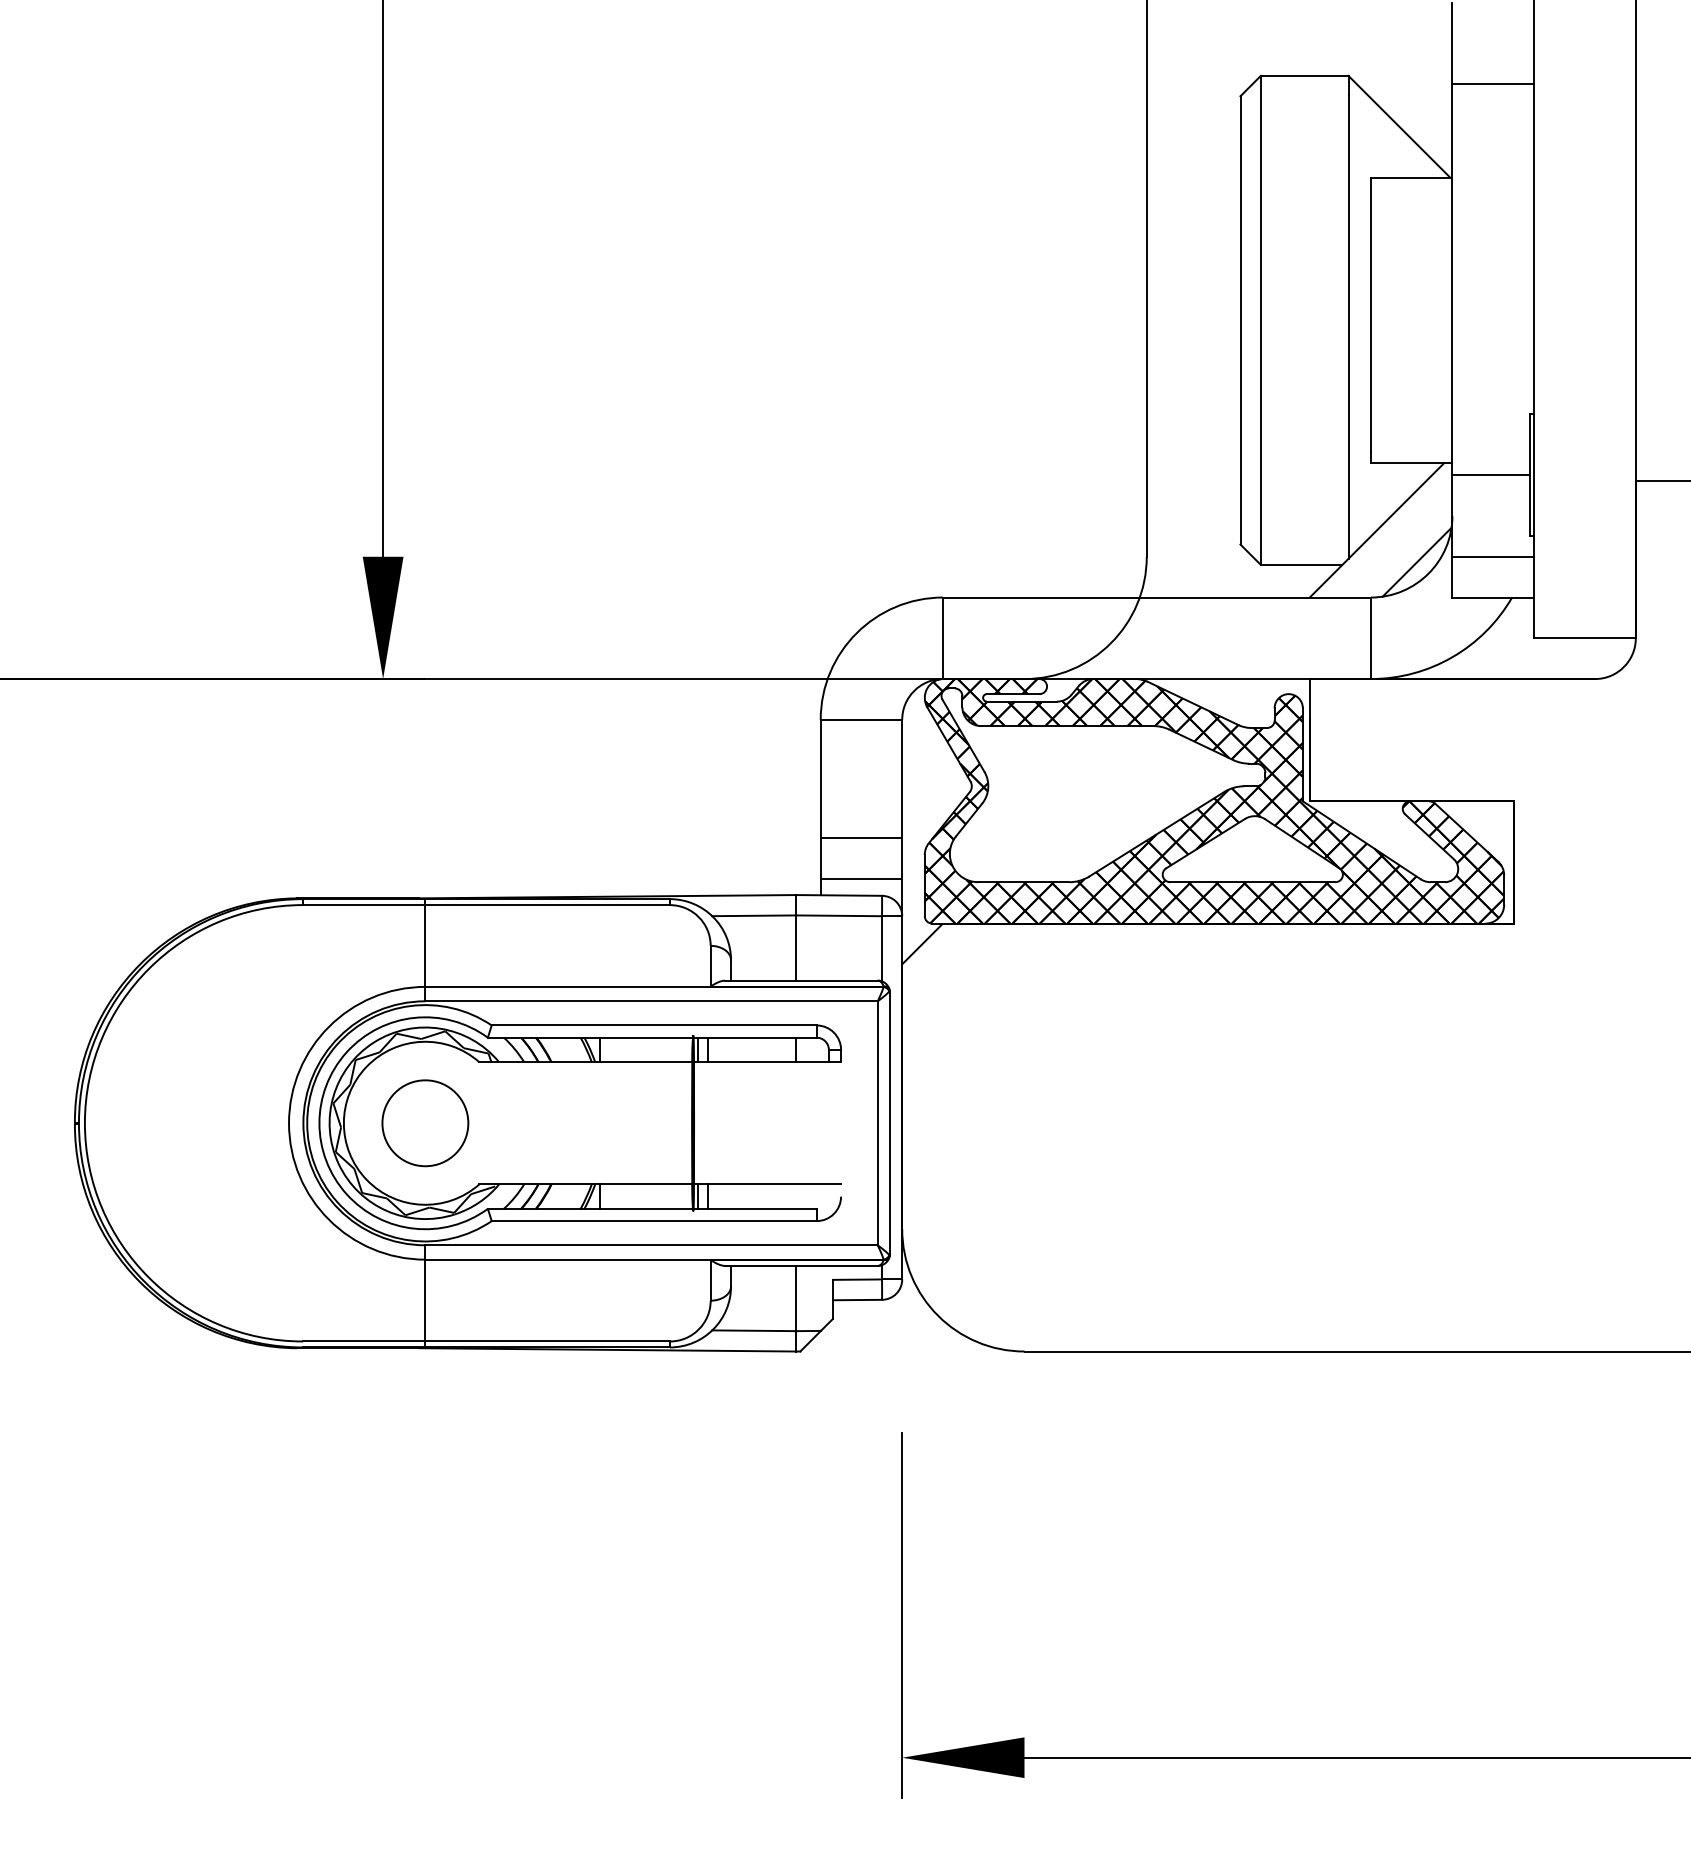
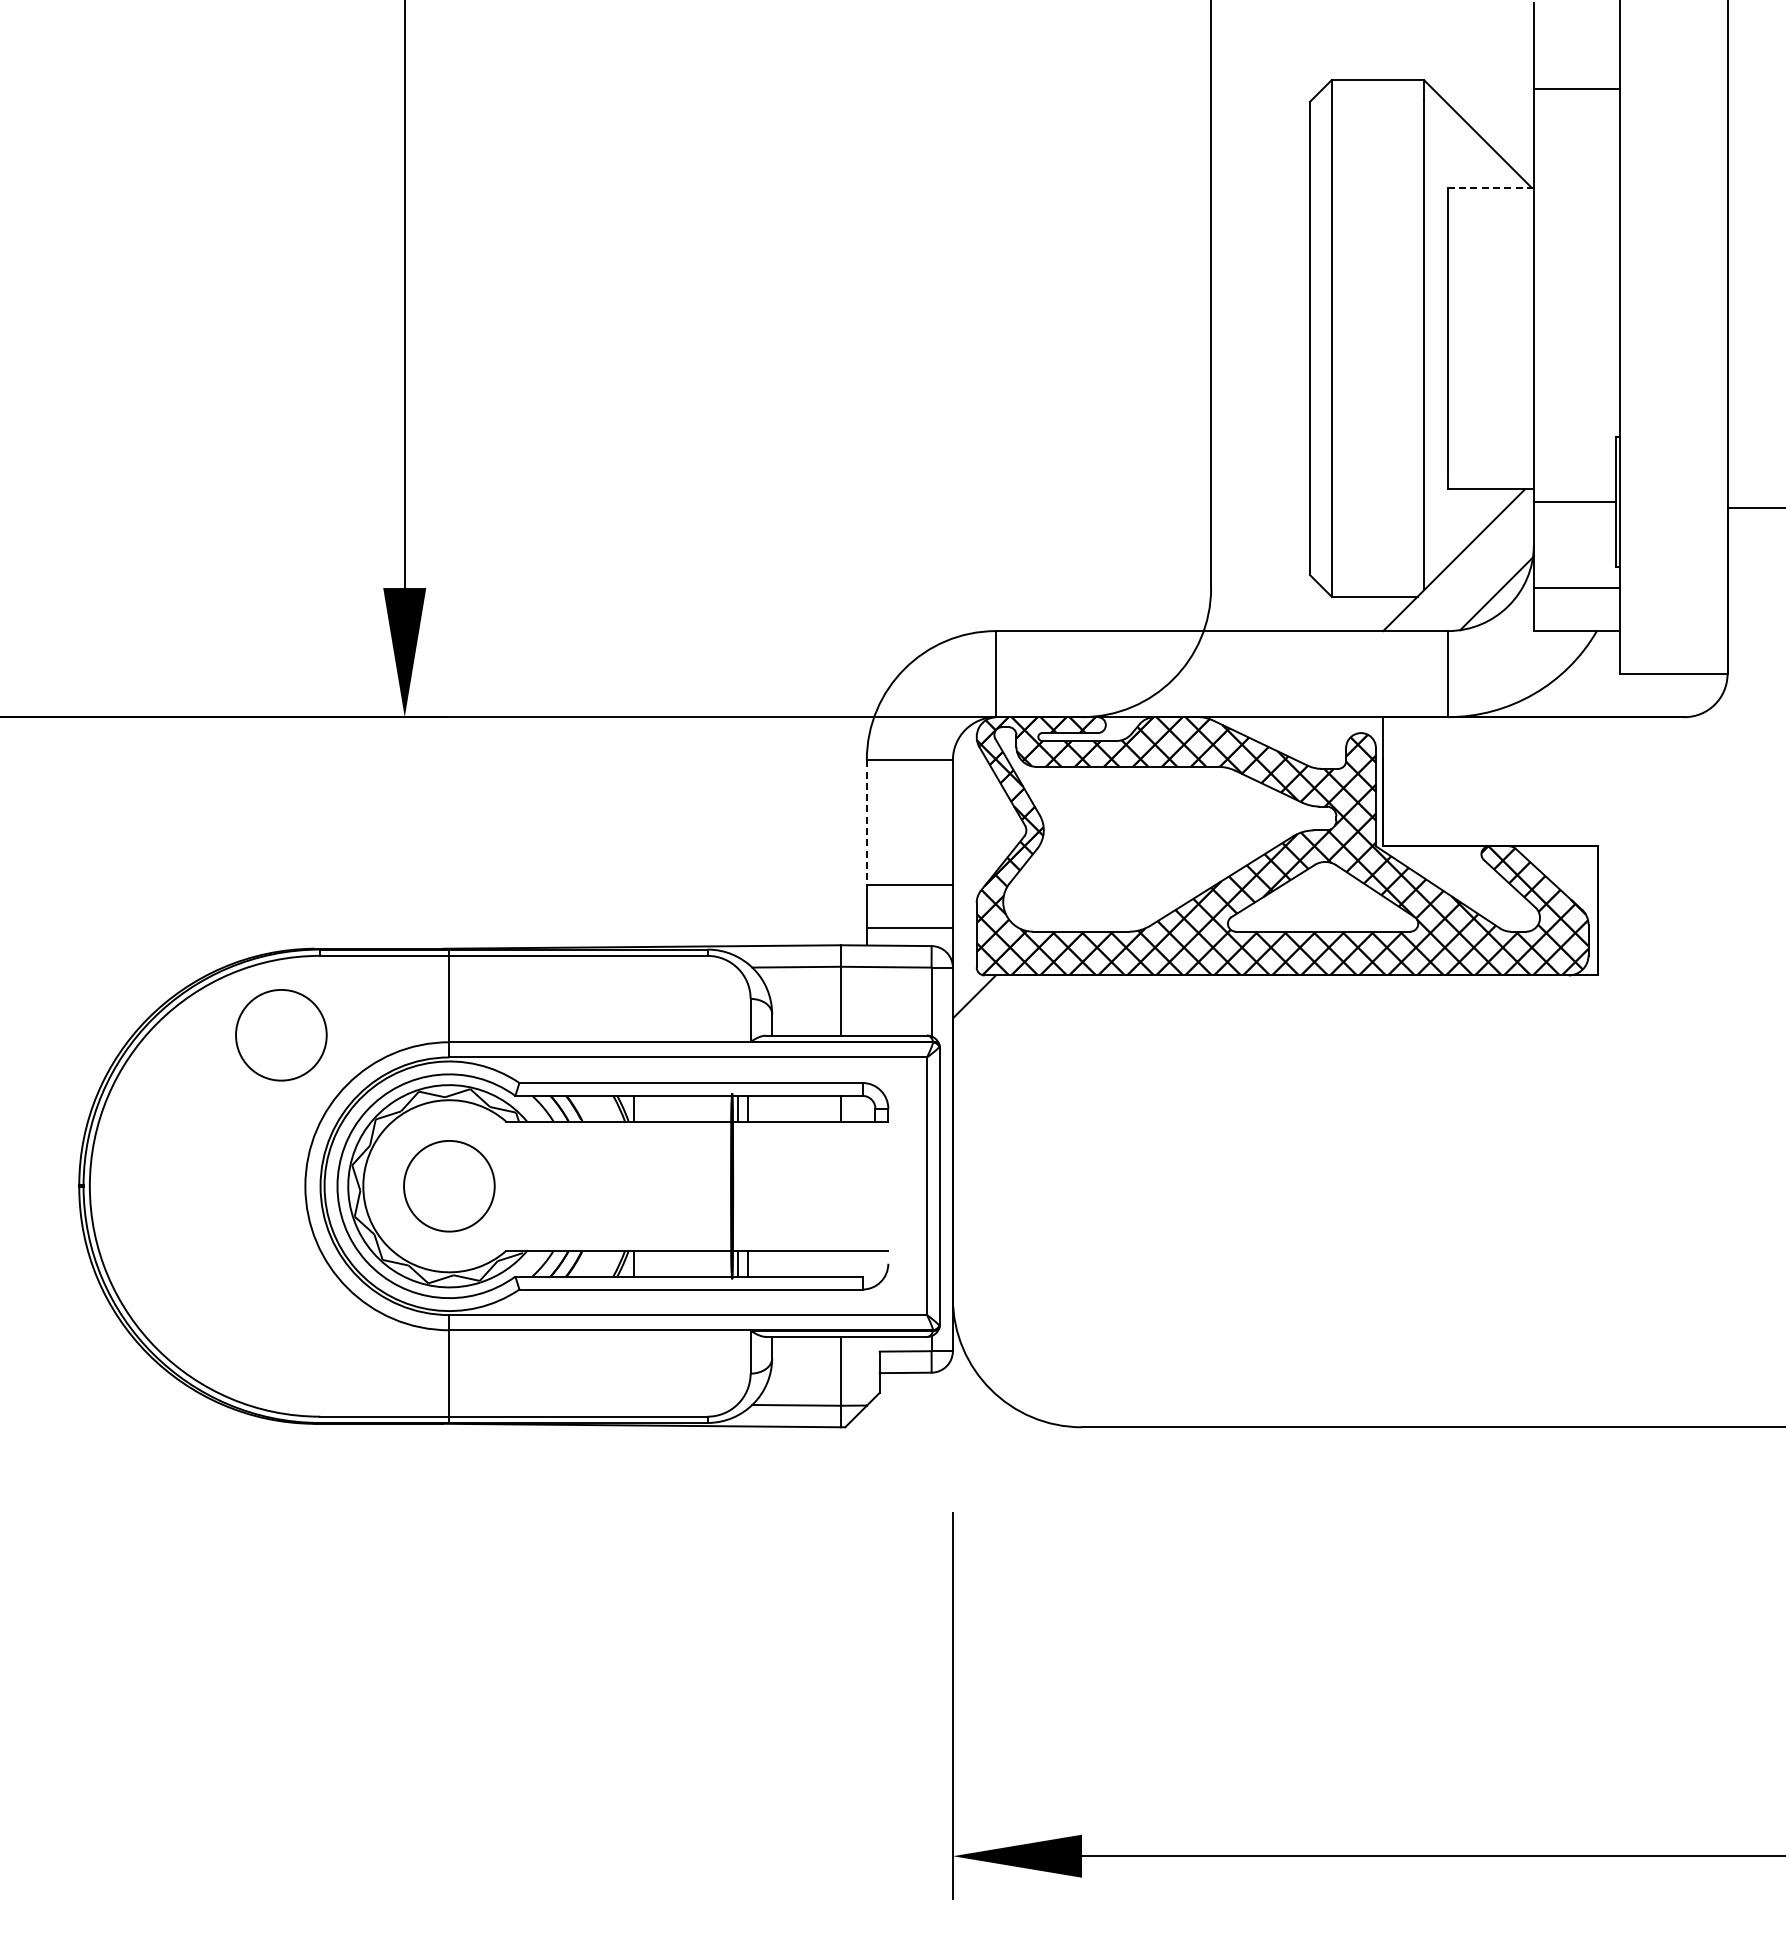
line: (1412, 177) -> (1491, 187), solid -> dashed
line: (820, 779) -> (866, 823), solid -> dashed
circle: (266, 980) -> (281, 1035), added

